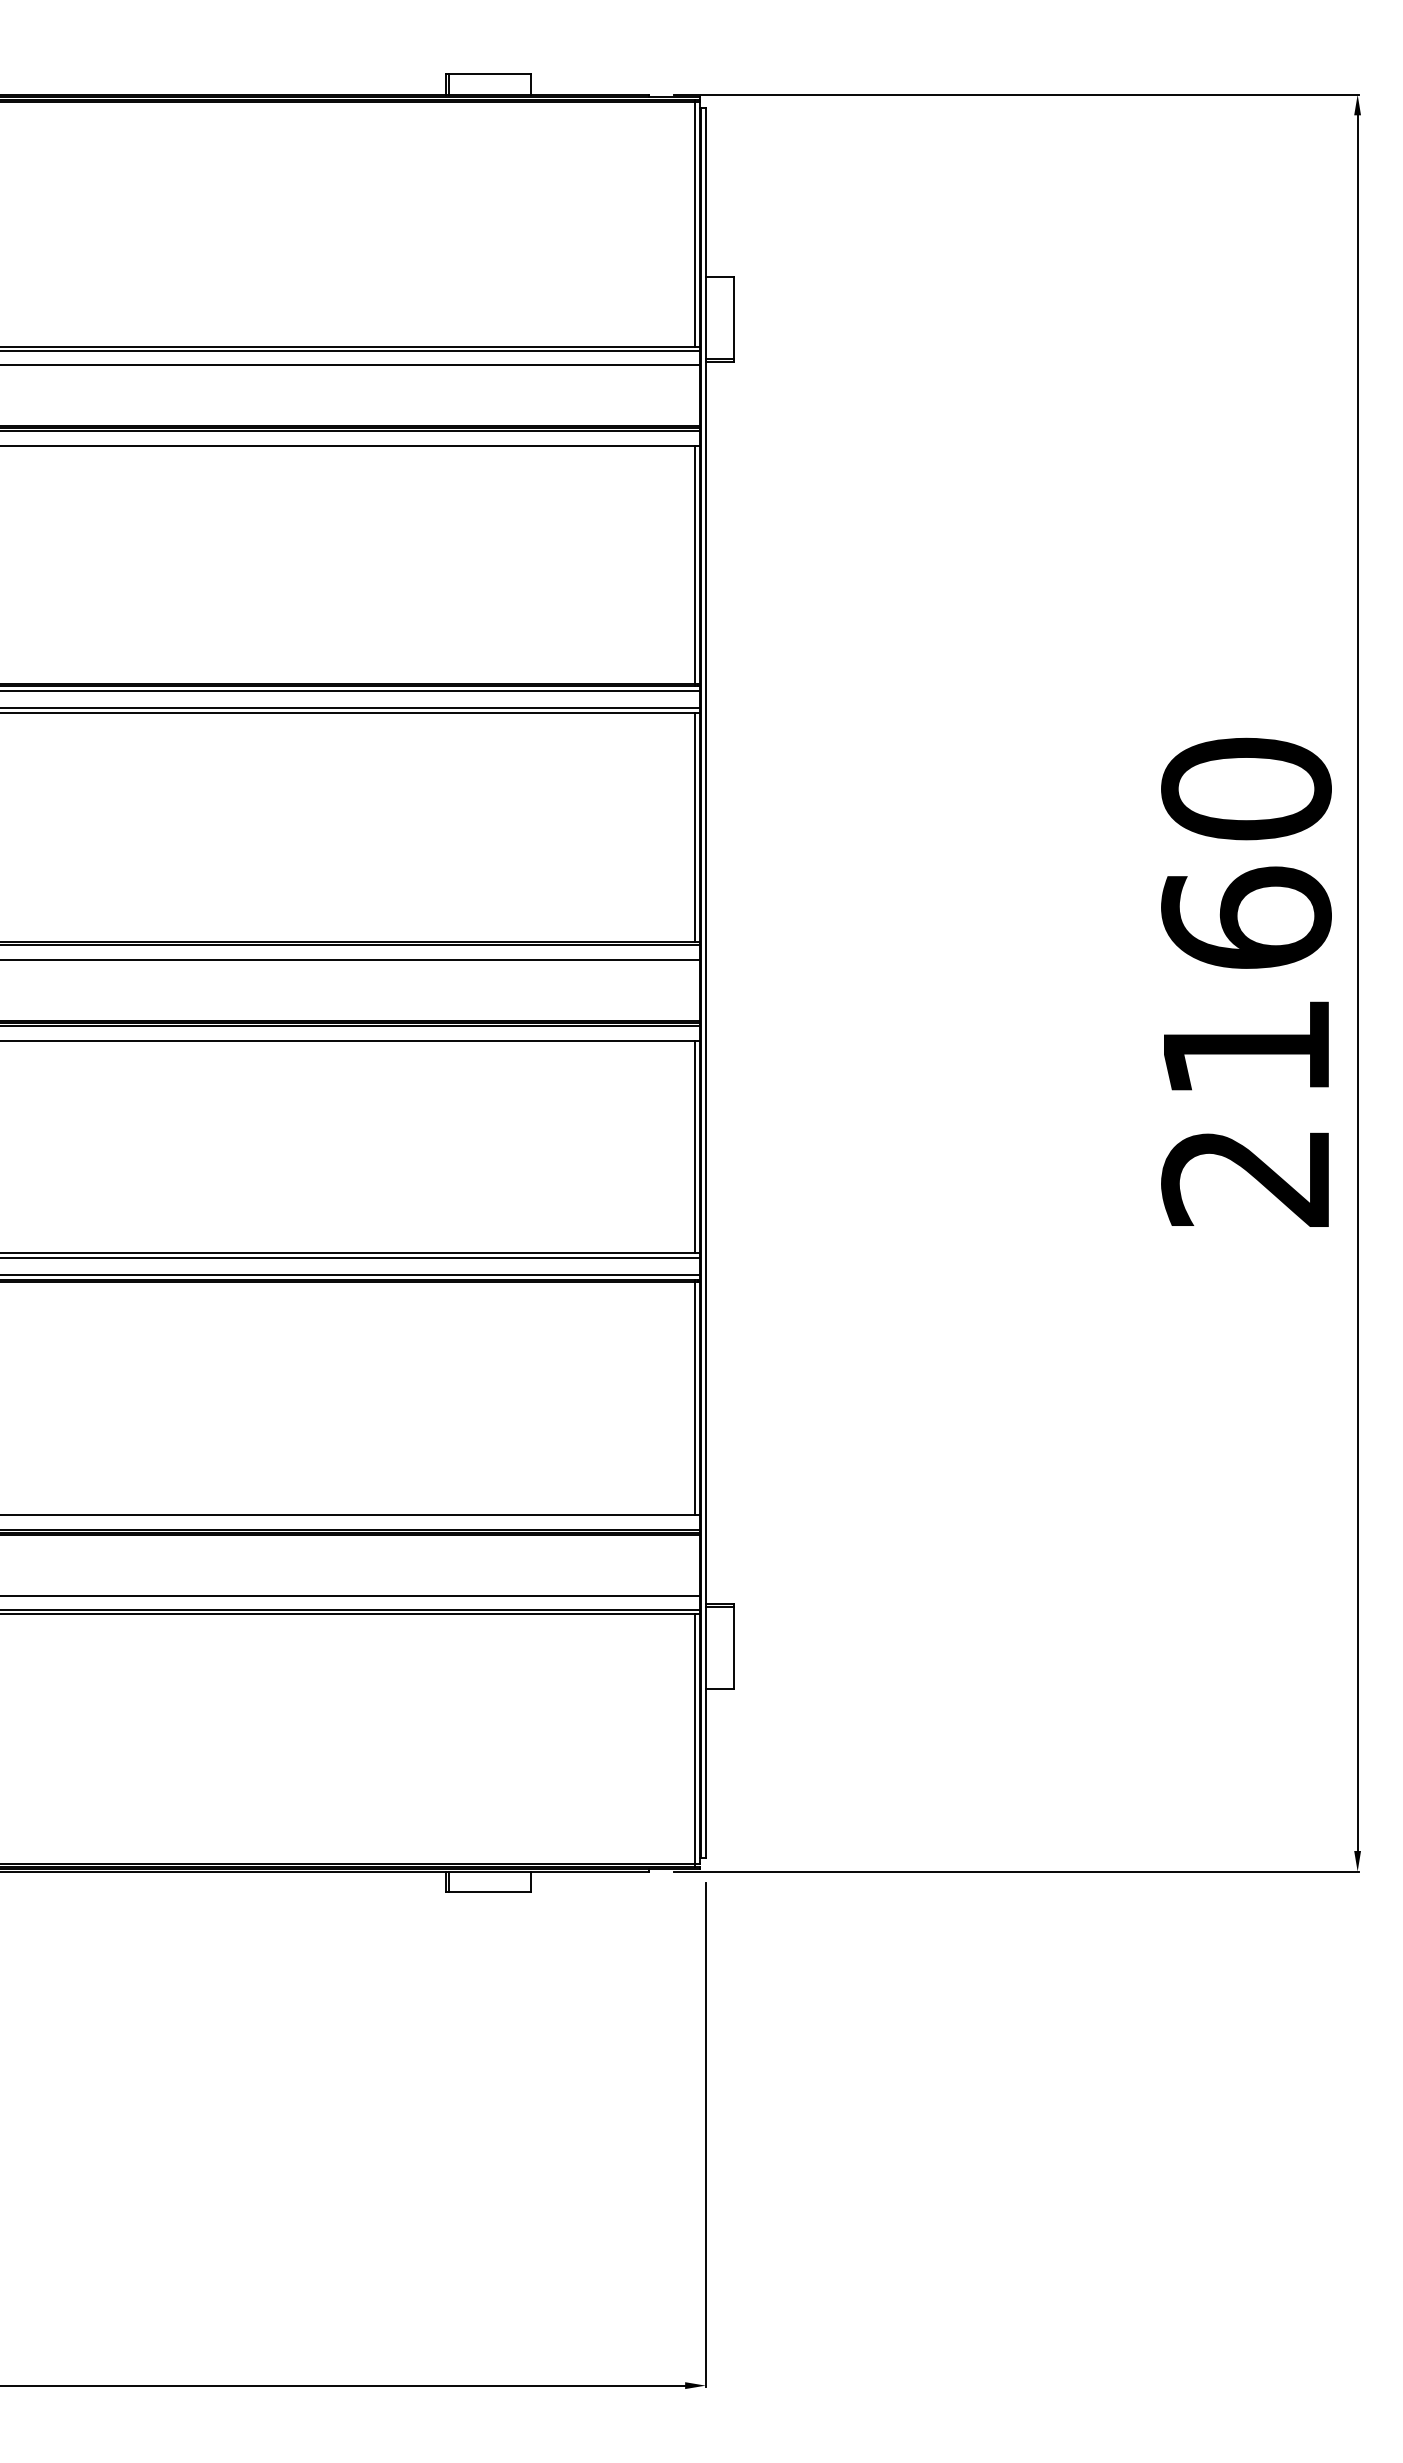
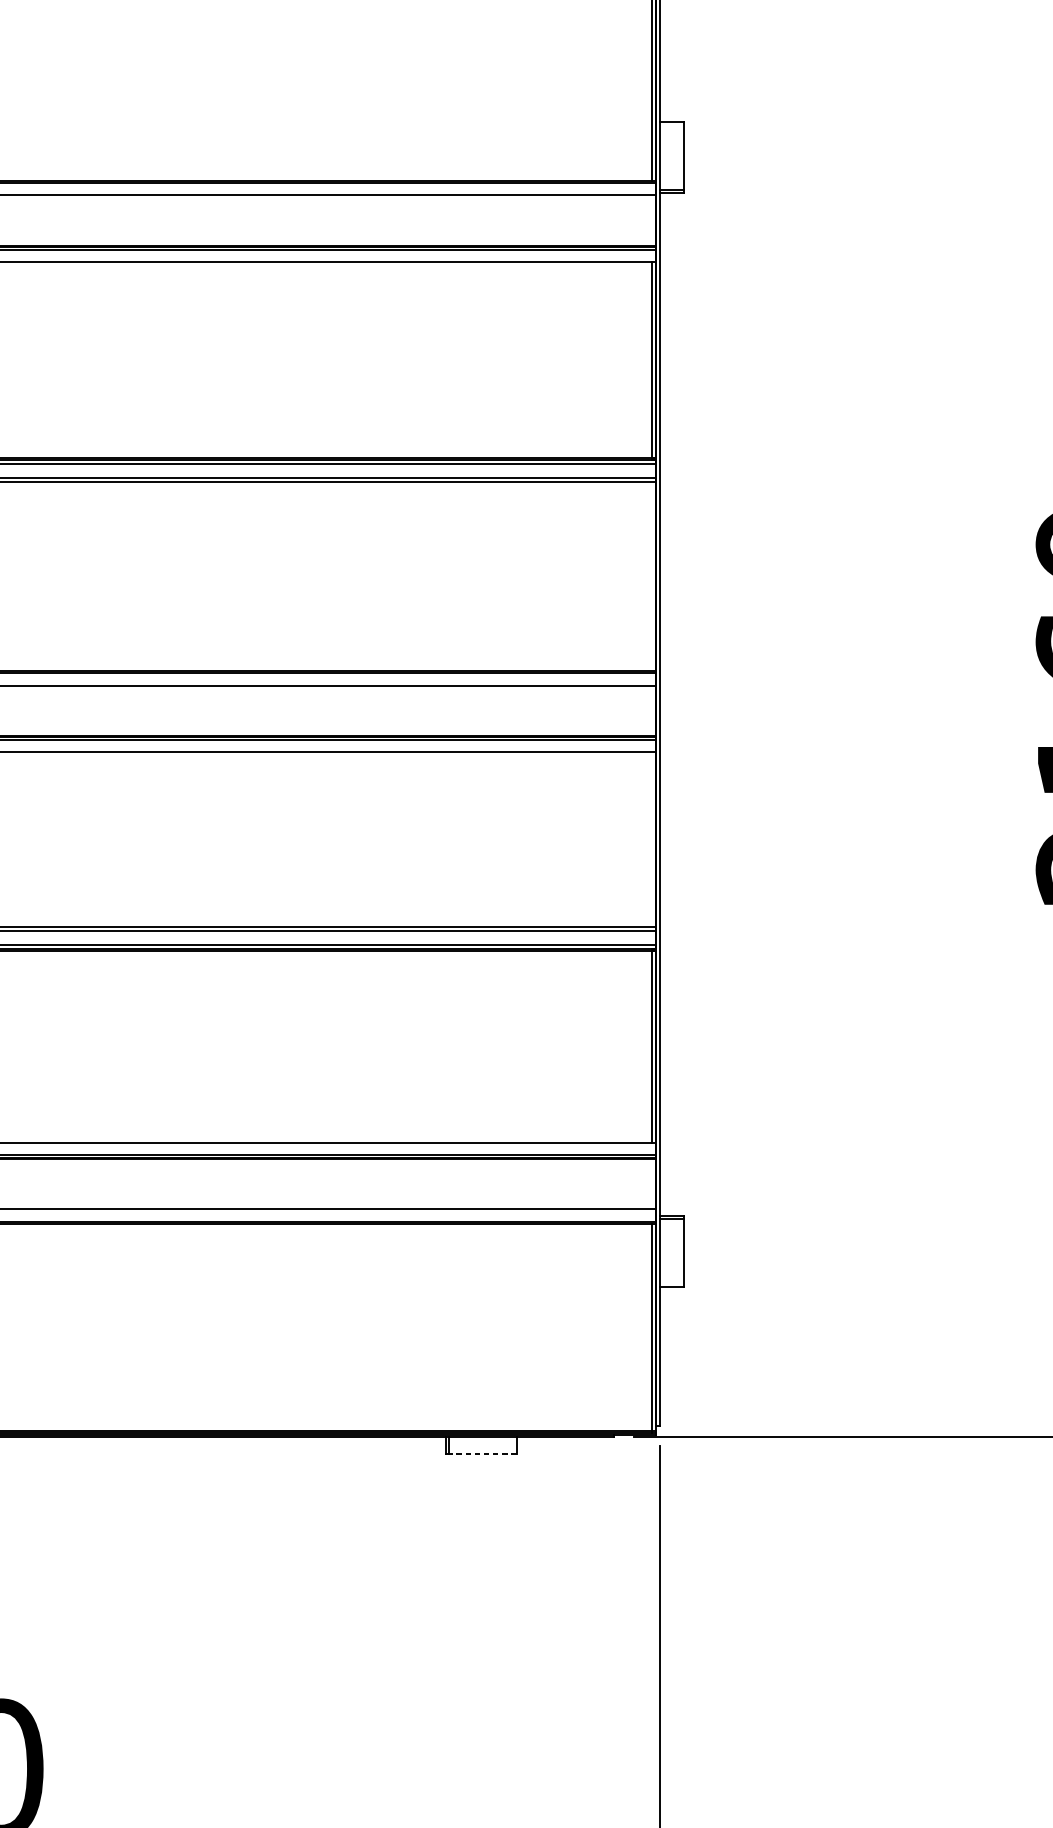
line: (695, 826) -> (651, 575), removed
line: (695, 1146) -> (651, 839), removed
line: (489, 1891) -> (482, 1453), solid -> dashed

